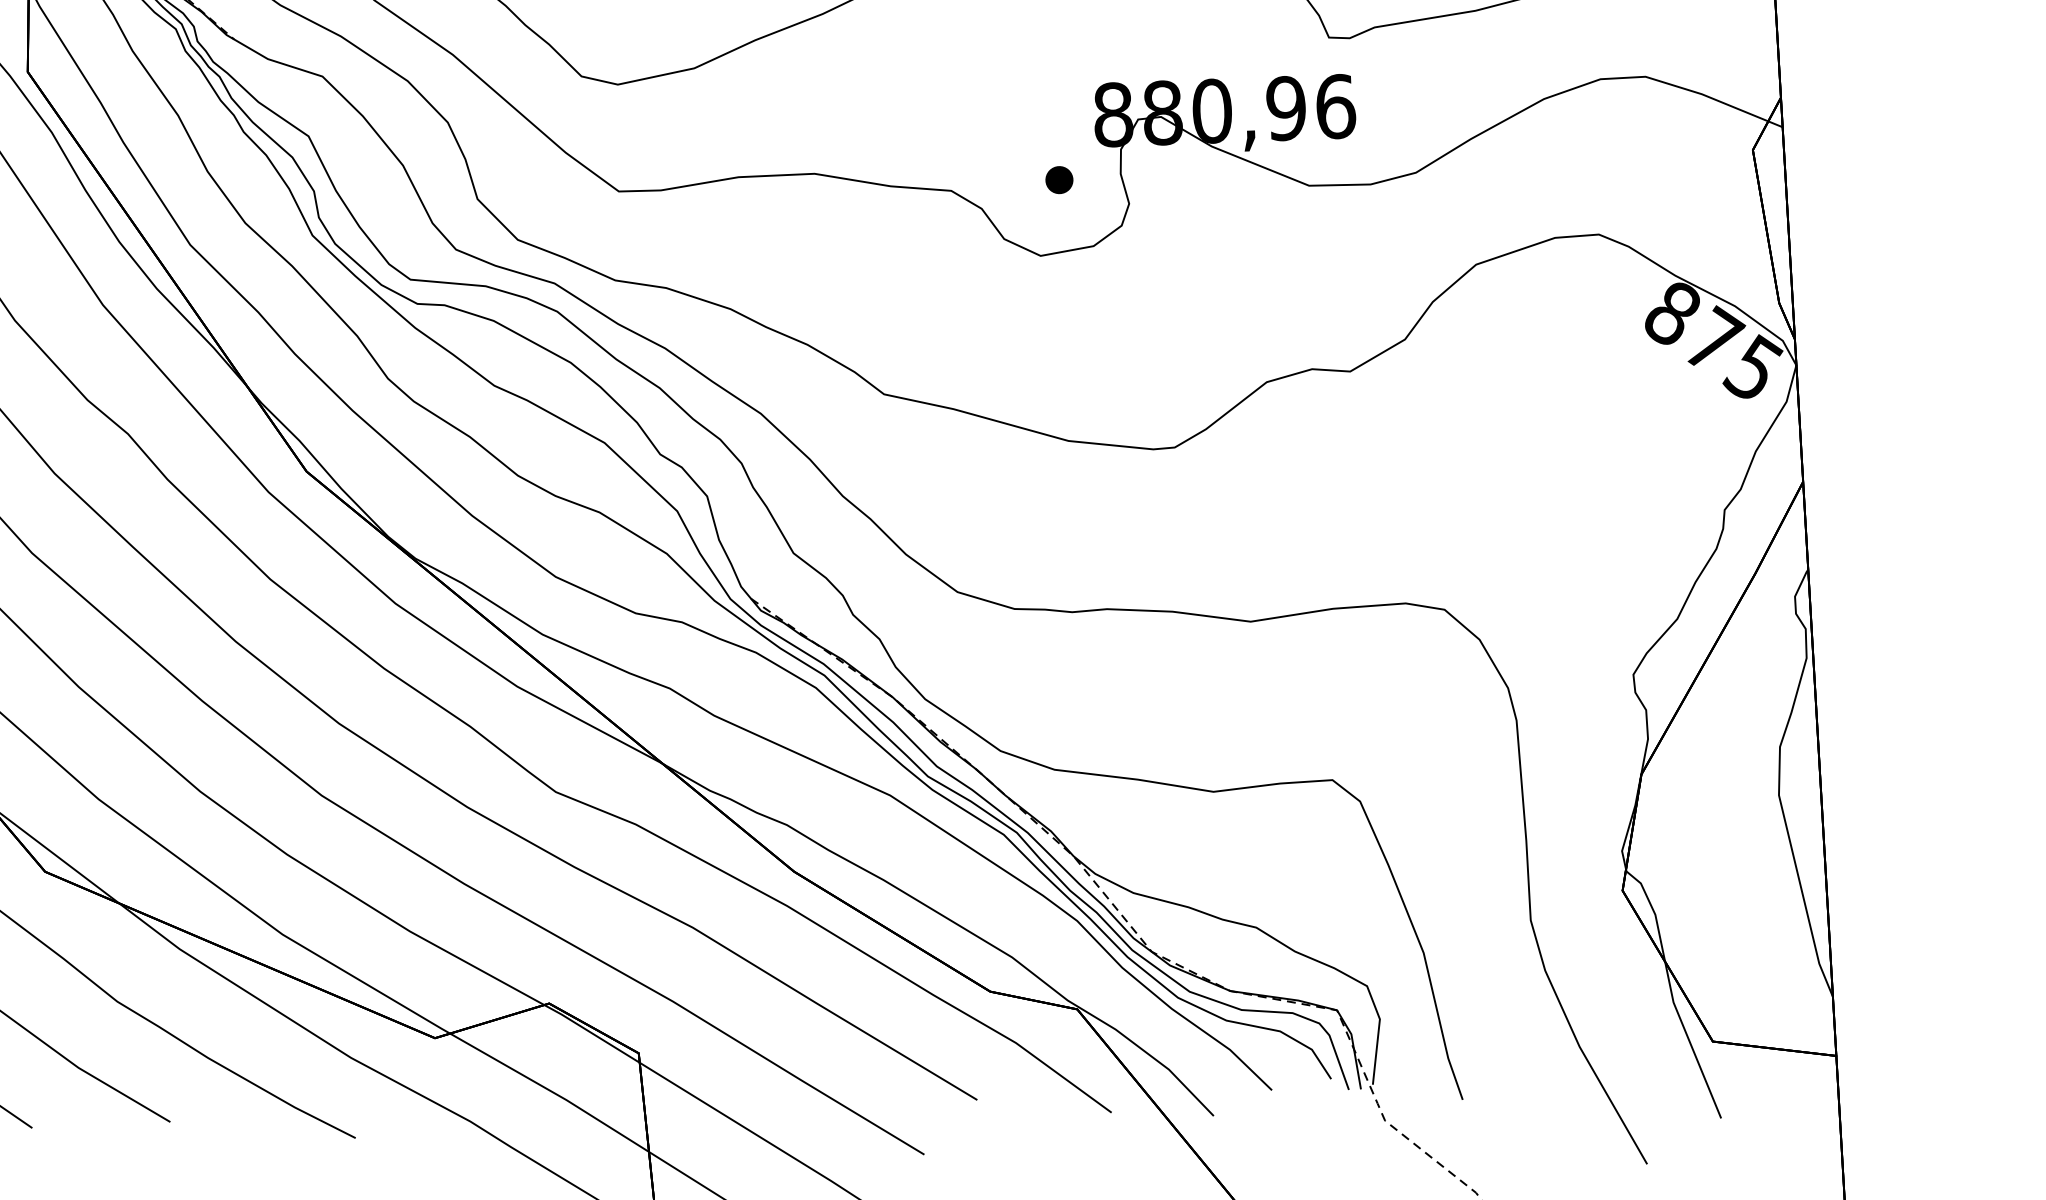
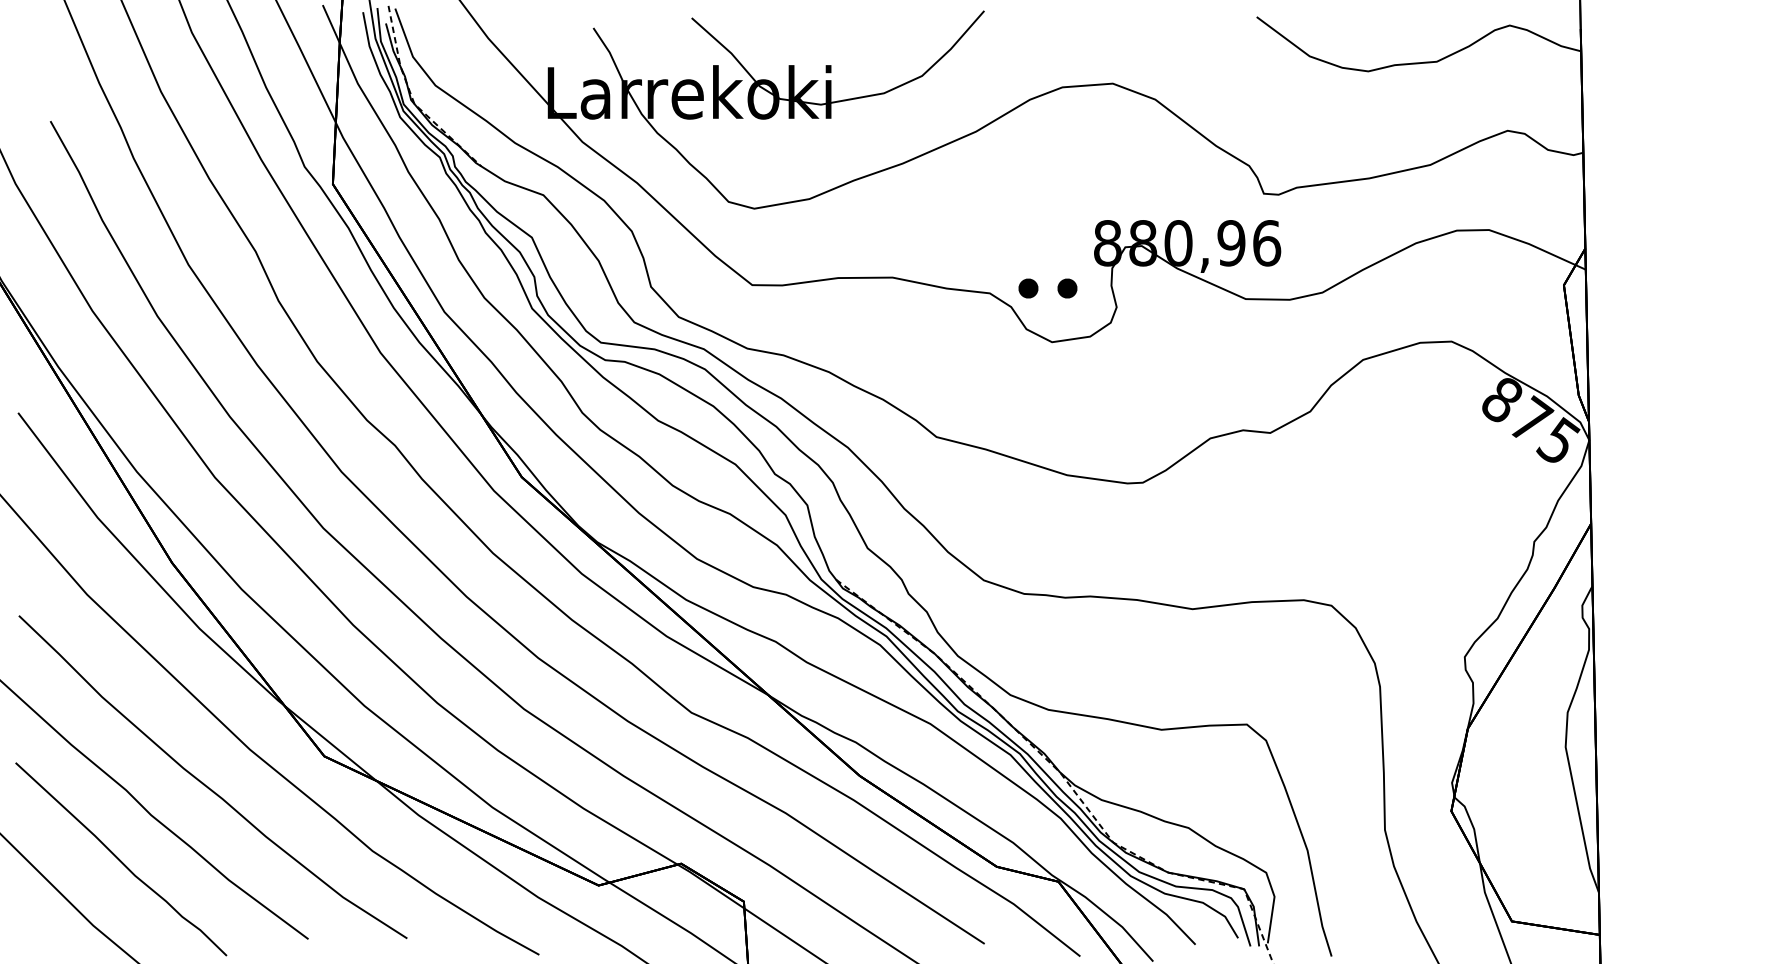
part: (1004, 182) -> (1028, 288), added

